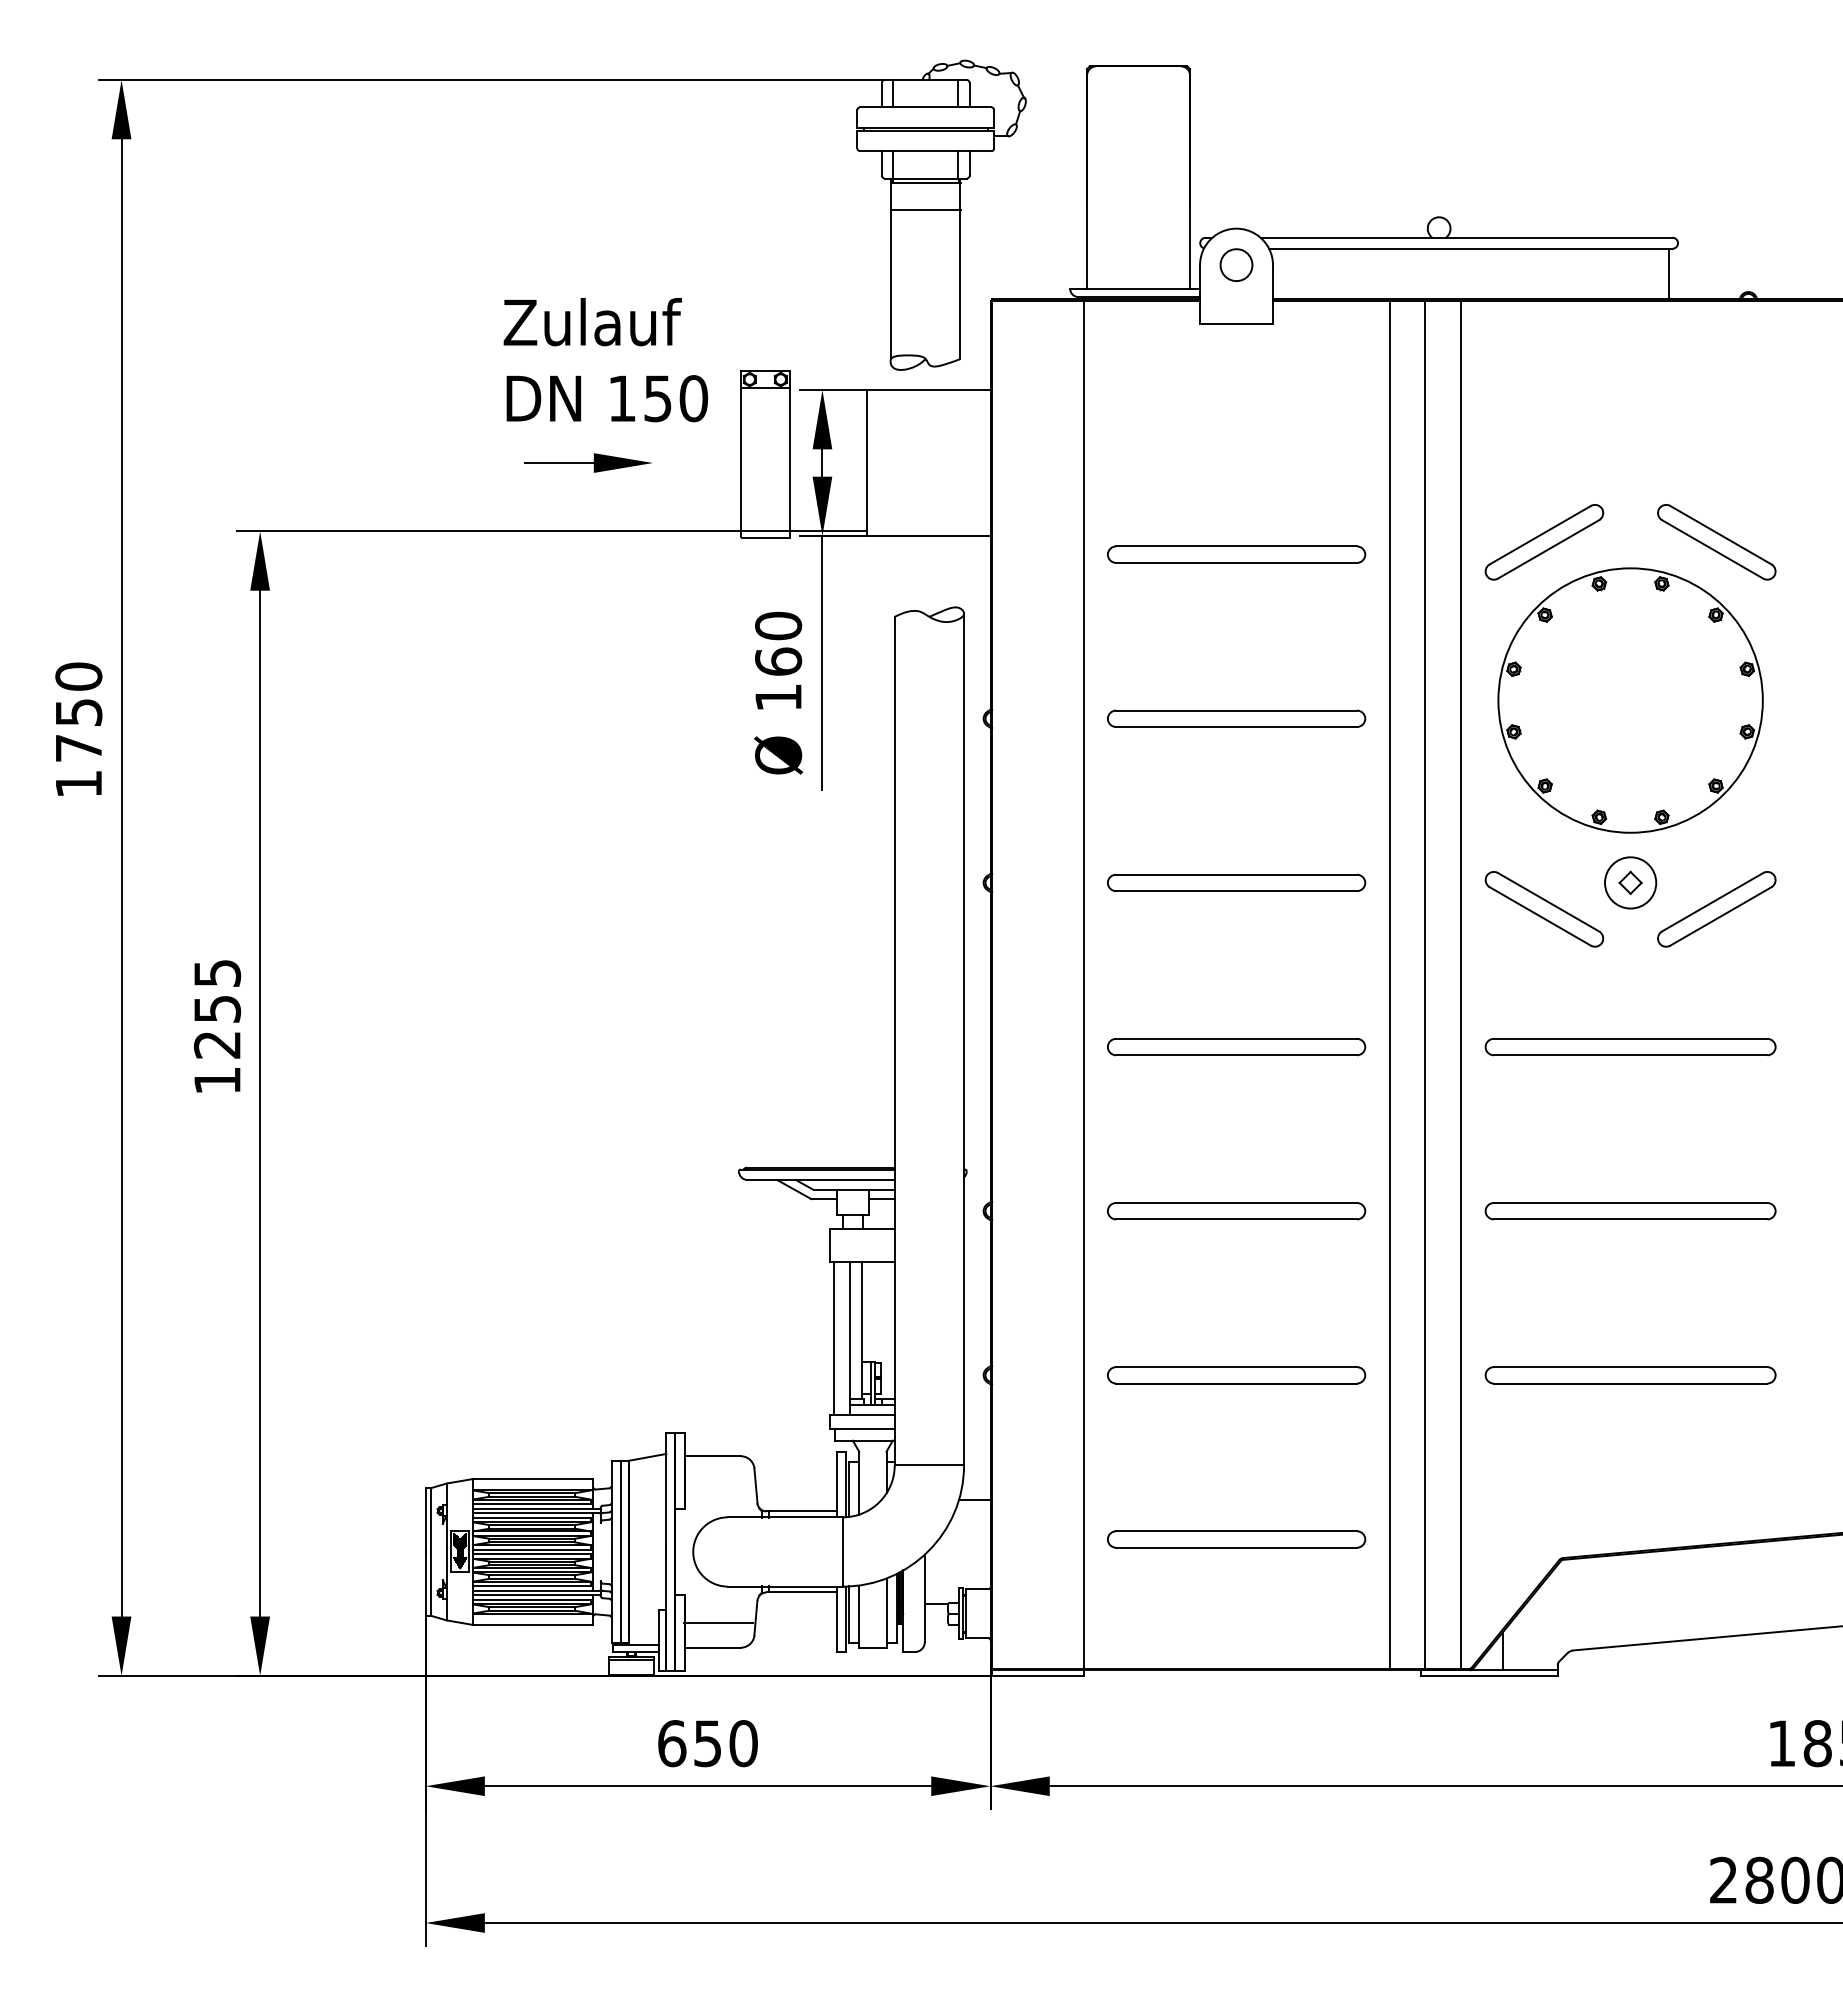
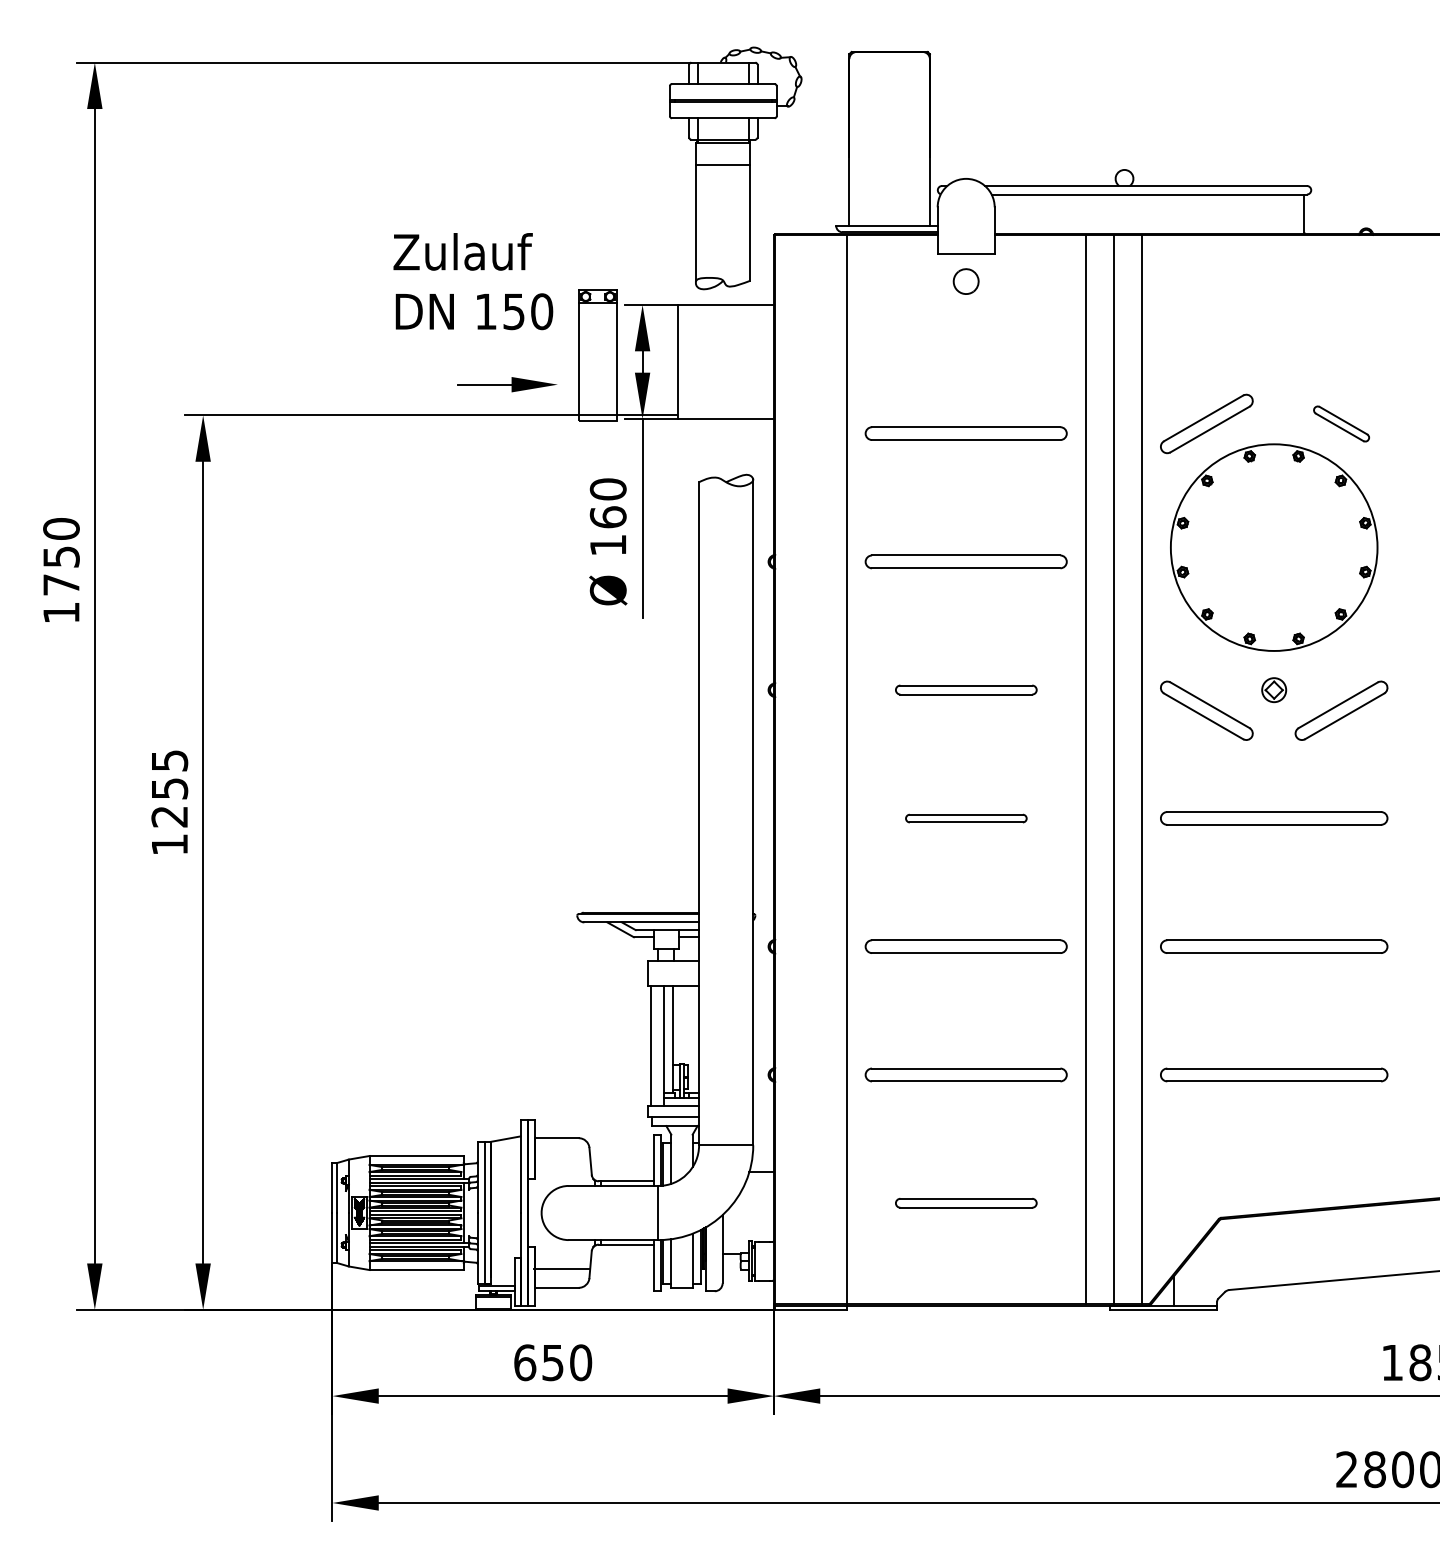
part: (1236, 264) -> (966, 281), moved
part: (588, 462) -> (507, 384), moved
part: (1716, 542) -> (1341, 424), size x0.6
part: (1236, 882) -> (966, 689), size x0.7
circle: (1630, 882) -> (1274, 689), size x0.6
part: (1236, 1047) -> (966, 818), size x0.6
part: (1236, 1539) -> (966, 1203), size x0.7

